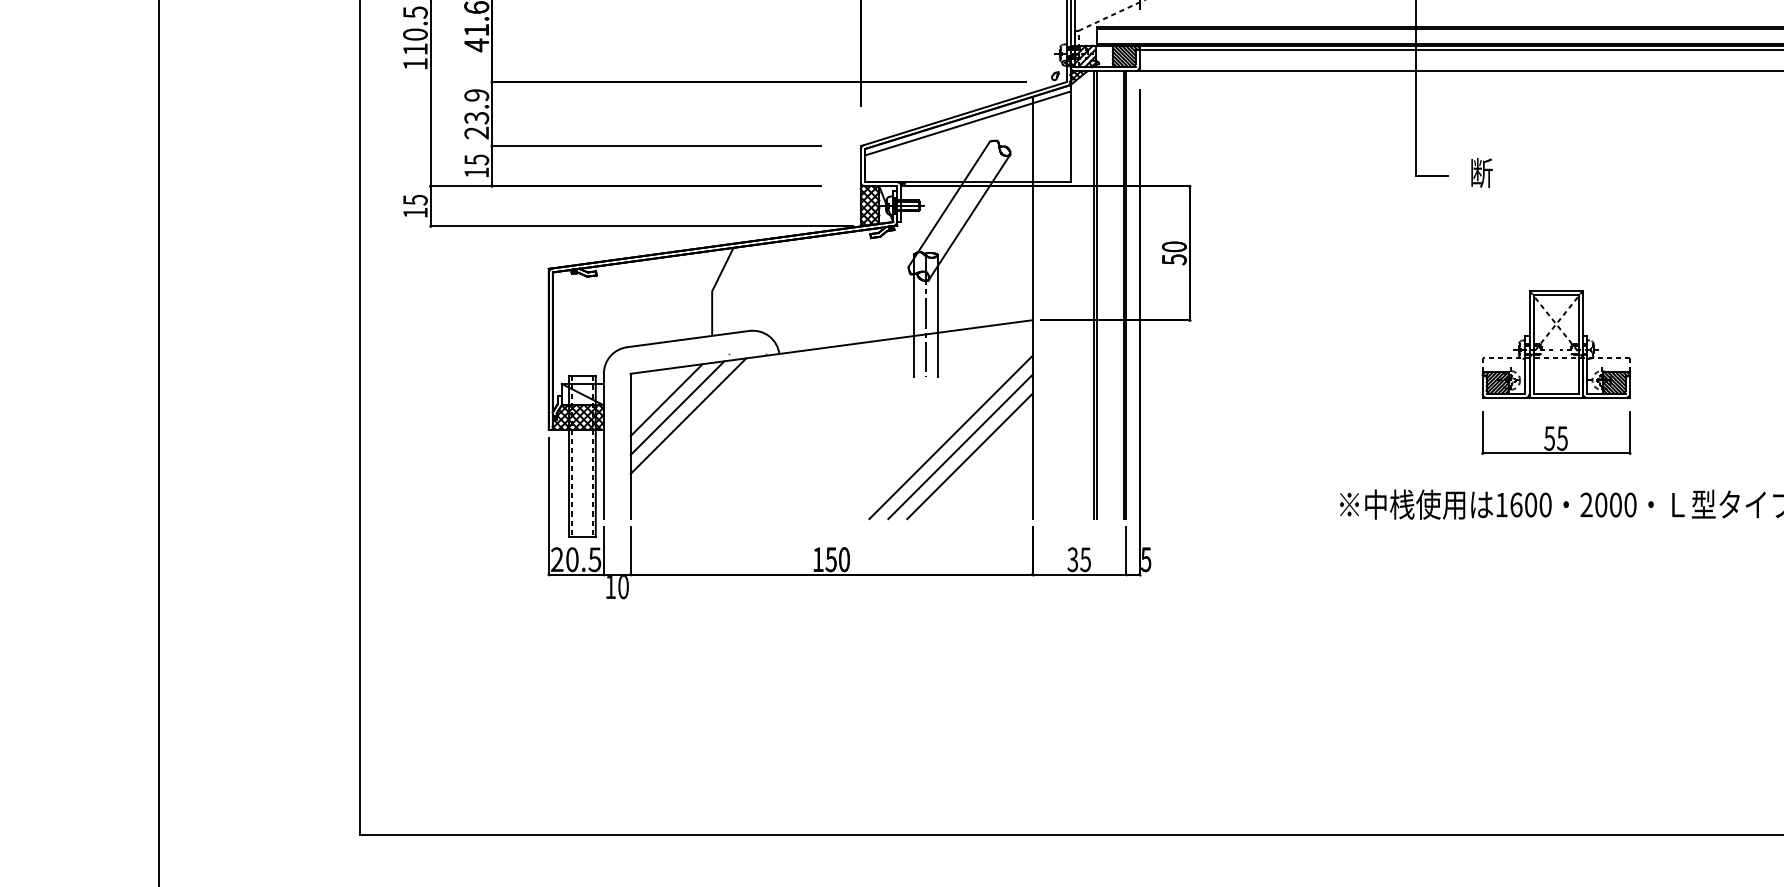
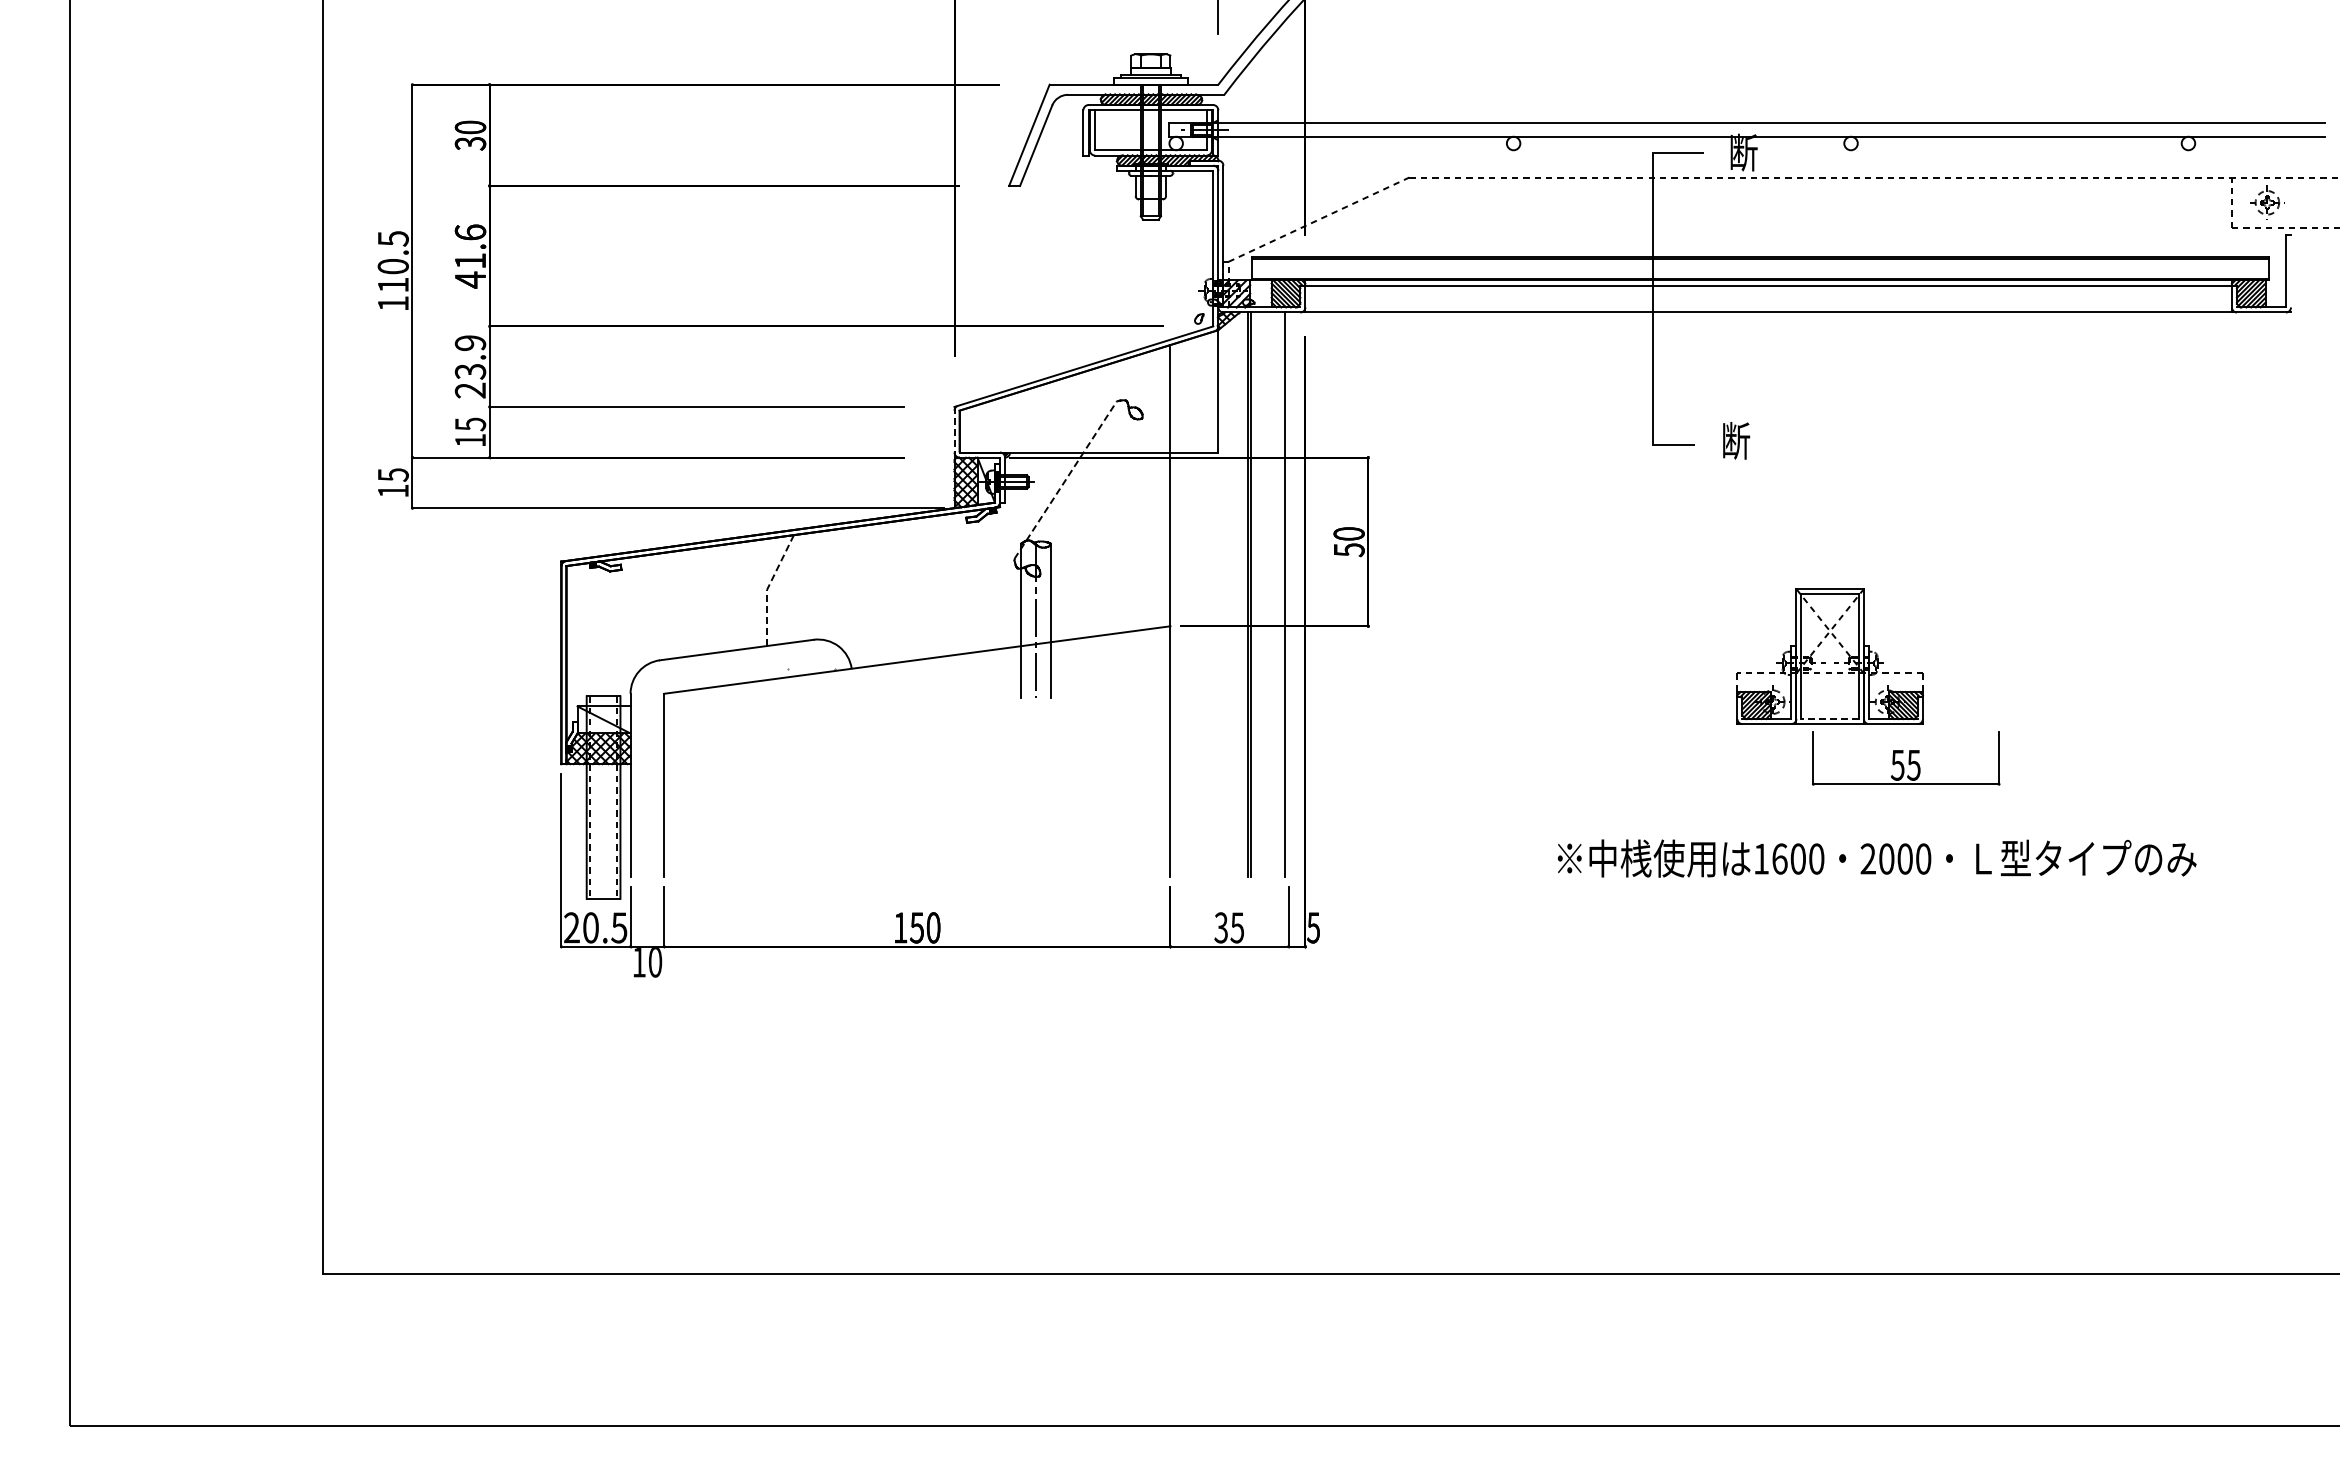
line: (967, 123) -> (1088, 378), removed
line: (861, 165) -> (954, 431), solid -> dashed
line: (949, 204) -> (1065, 480), solid -> dashed
line: (969, 217) -> (1090, 496), removed
line: (712, 290) -> (767, 588), solid -> dashed
line: (1126, 294) -> (1288, 594), removed
line: (1556, 394) -> (1830, 719), solid -> dashed
line: (666, 399) -> (709, 726), removed
line: (677, 408) -> (723, 737), removed
line: (688, 415) -> (737, 746), removed
part: (1556, 433) -> (1906, 758), moved
line: (950, 437) -> (1067, 773), removed
line: (960, 446) -> (1079, 785), removed
line: (969, 456) -> (1091, 797), removed

